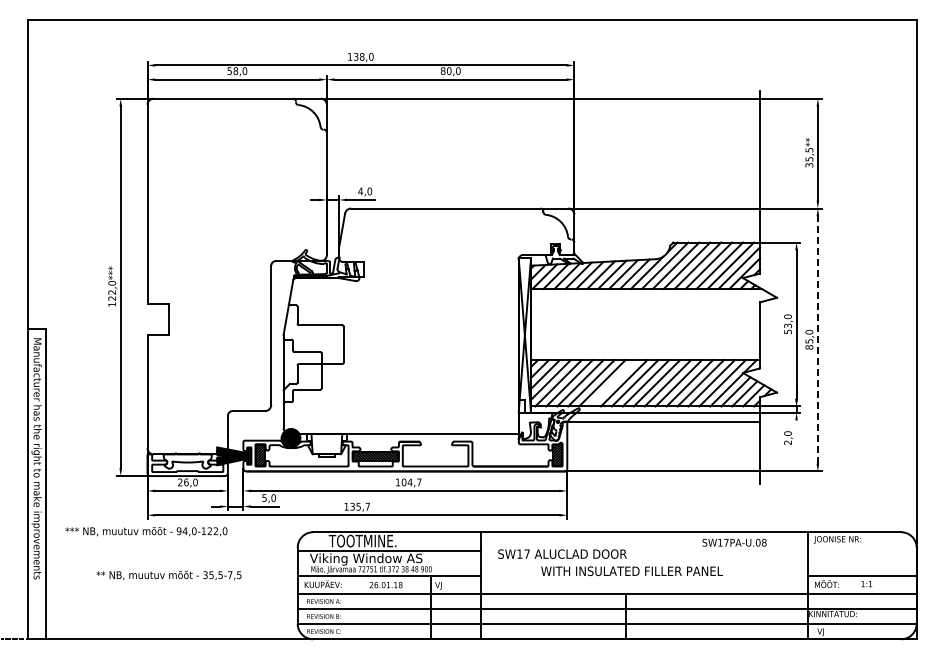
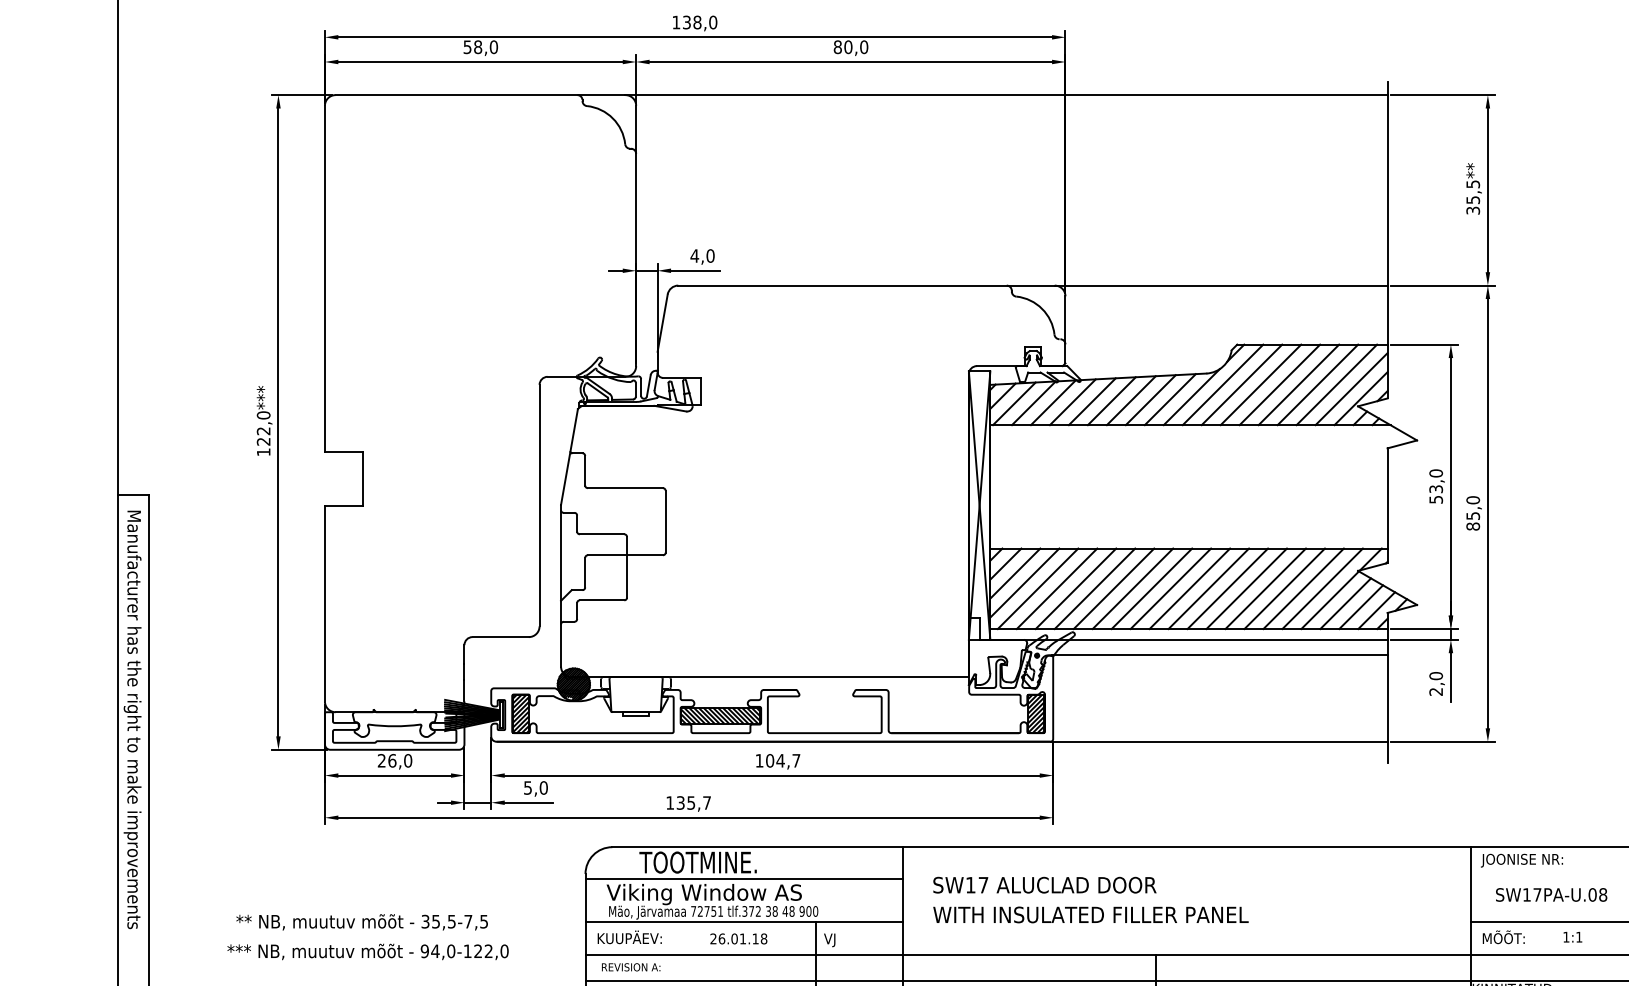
line: (817, 339) -> (1487, 512), dashed -> solid
line: (613, 383) -> (1133, 589), added
line: (796, 434) -> (1450, 677), added
text: (146, 531) -> (368, 951), moved
text: (734, 542) -> (1551, 894), moved
text: (631, 571) -> (1089, 915), moved

